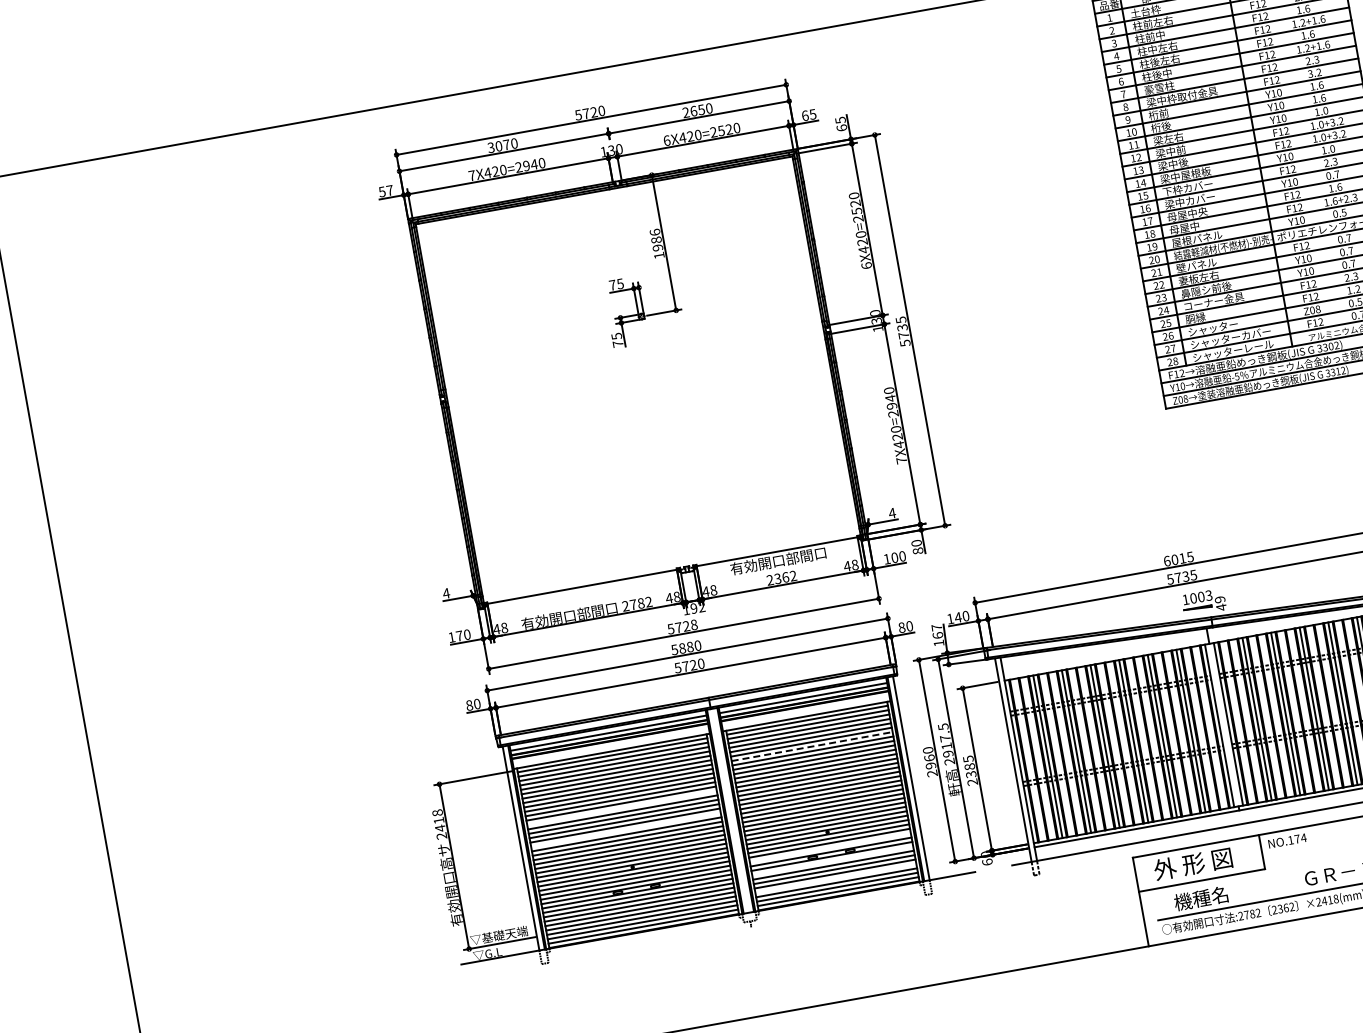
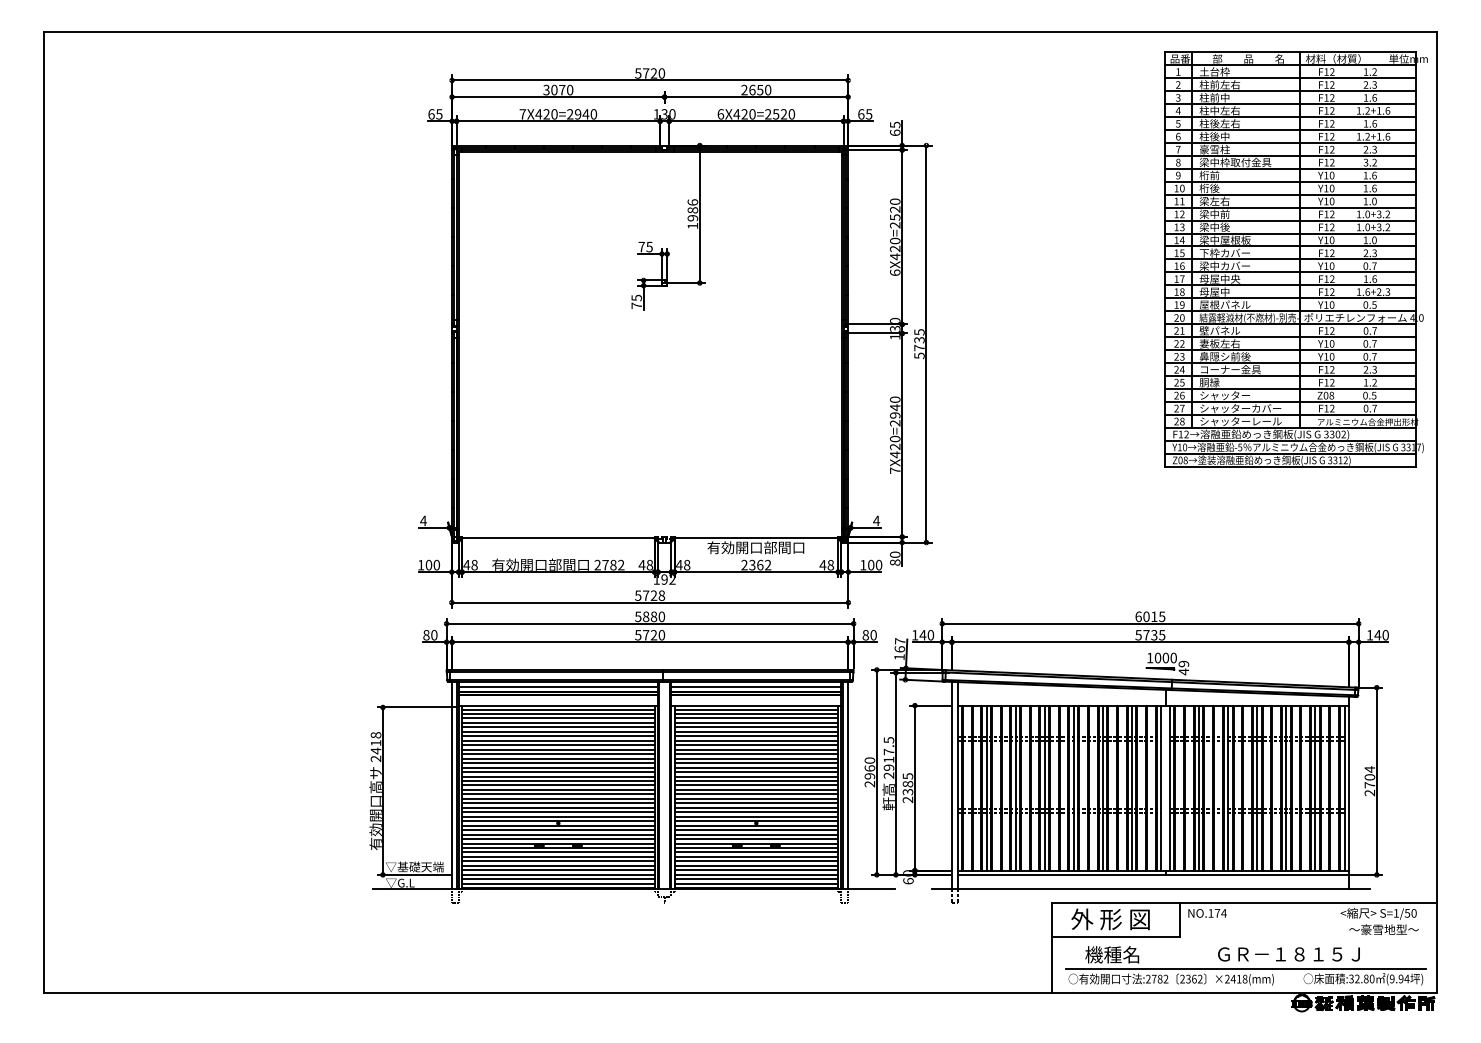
text: (386, 191) -> (435, 114), 57 -> 65
text: (1208, 595) -> (1173, 657), 1003 -> 1000
text: (459, 635) -> (428, 564), 170 -> 100
line: (812, 746) -> (756, 736), dashed -> solid
line: (622, 808) -> (558, 763), added
line: (626, 830) -> (558, 785), added
line: (830, 848) -> (756, 839), added
line: (832, 860) -> (756, 852), added
line: (836, 878) -> (756, 870), added

